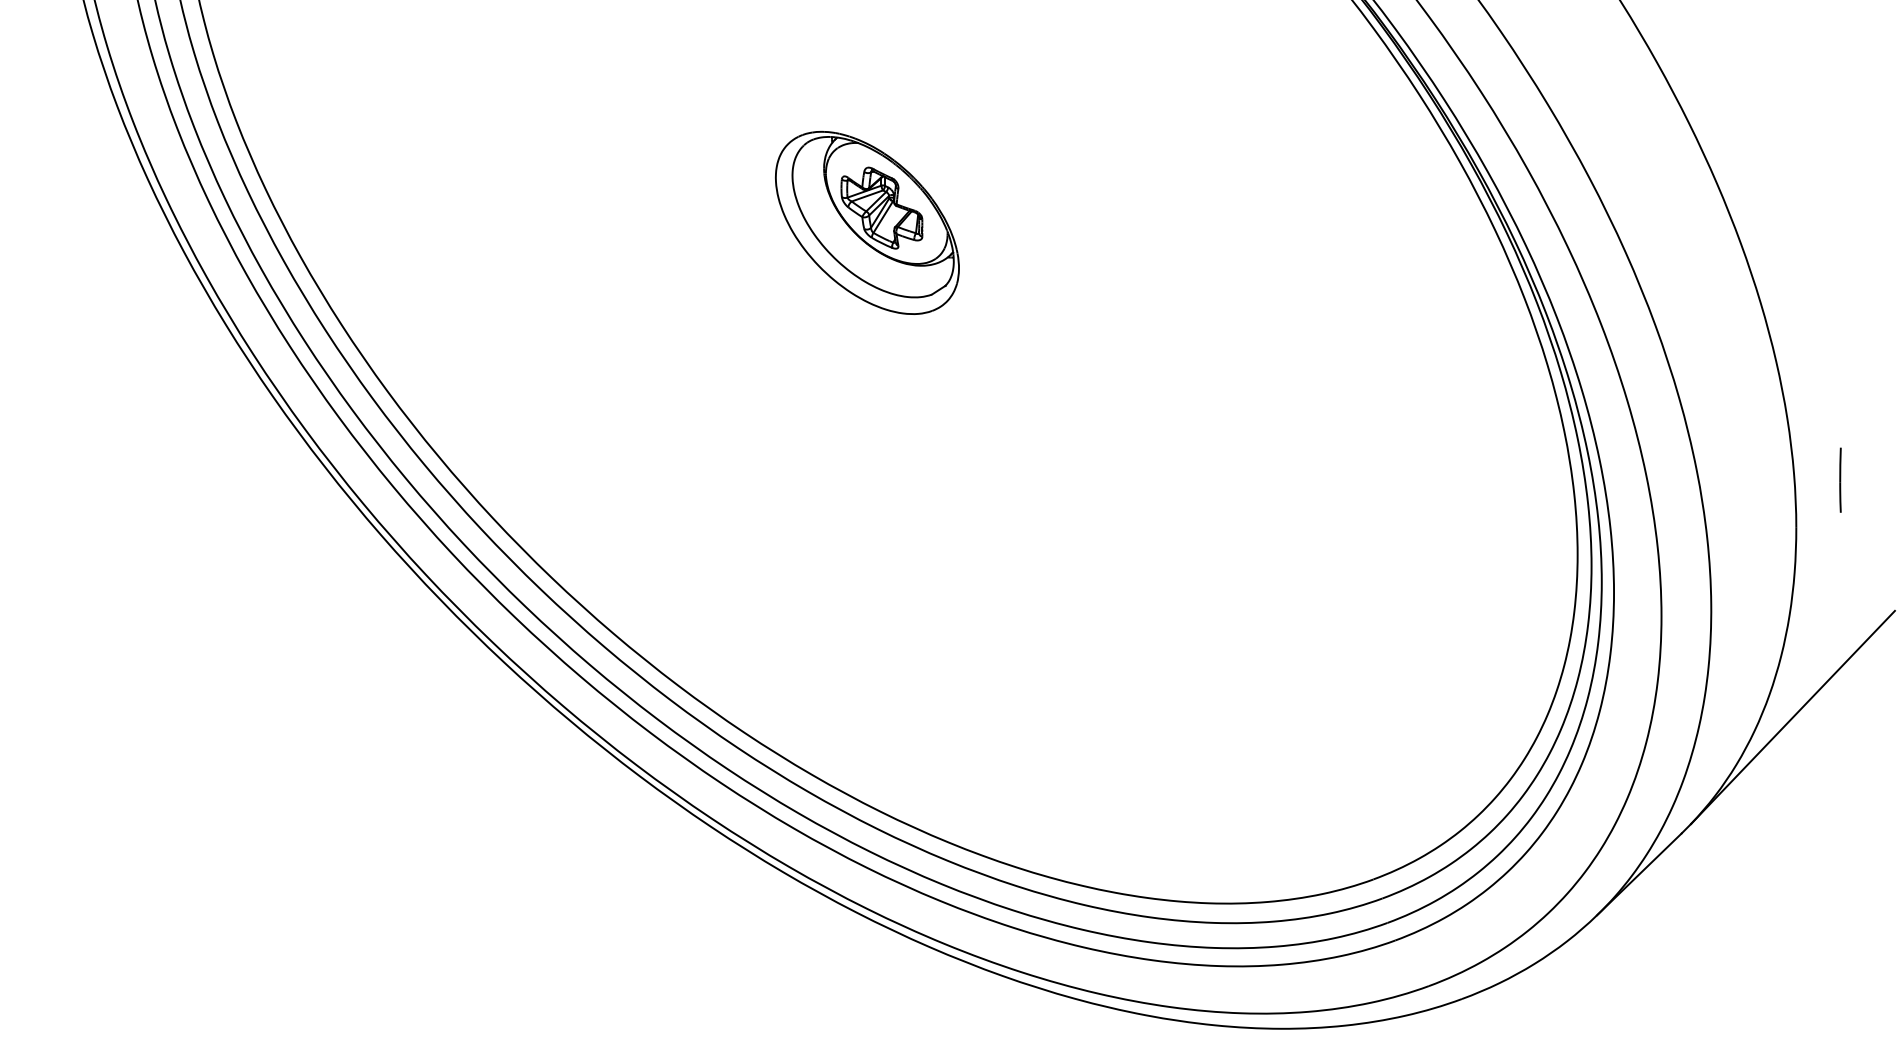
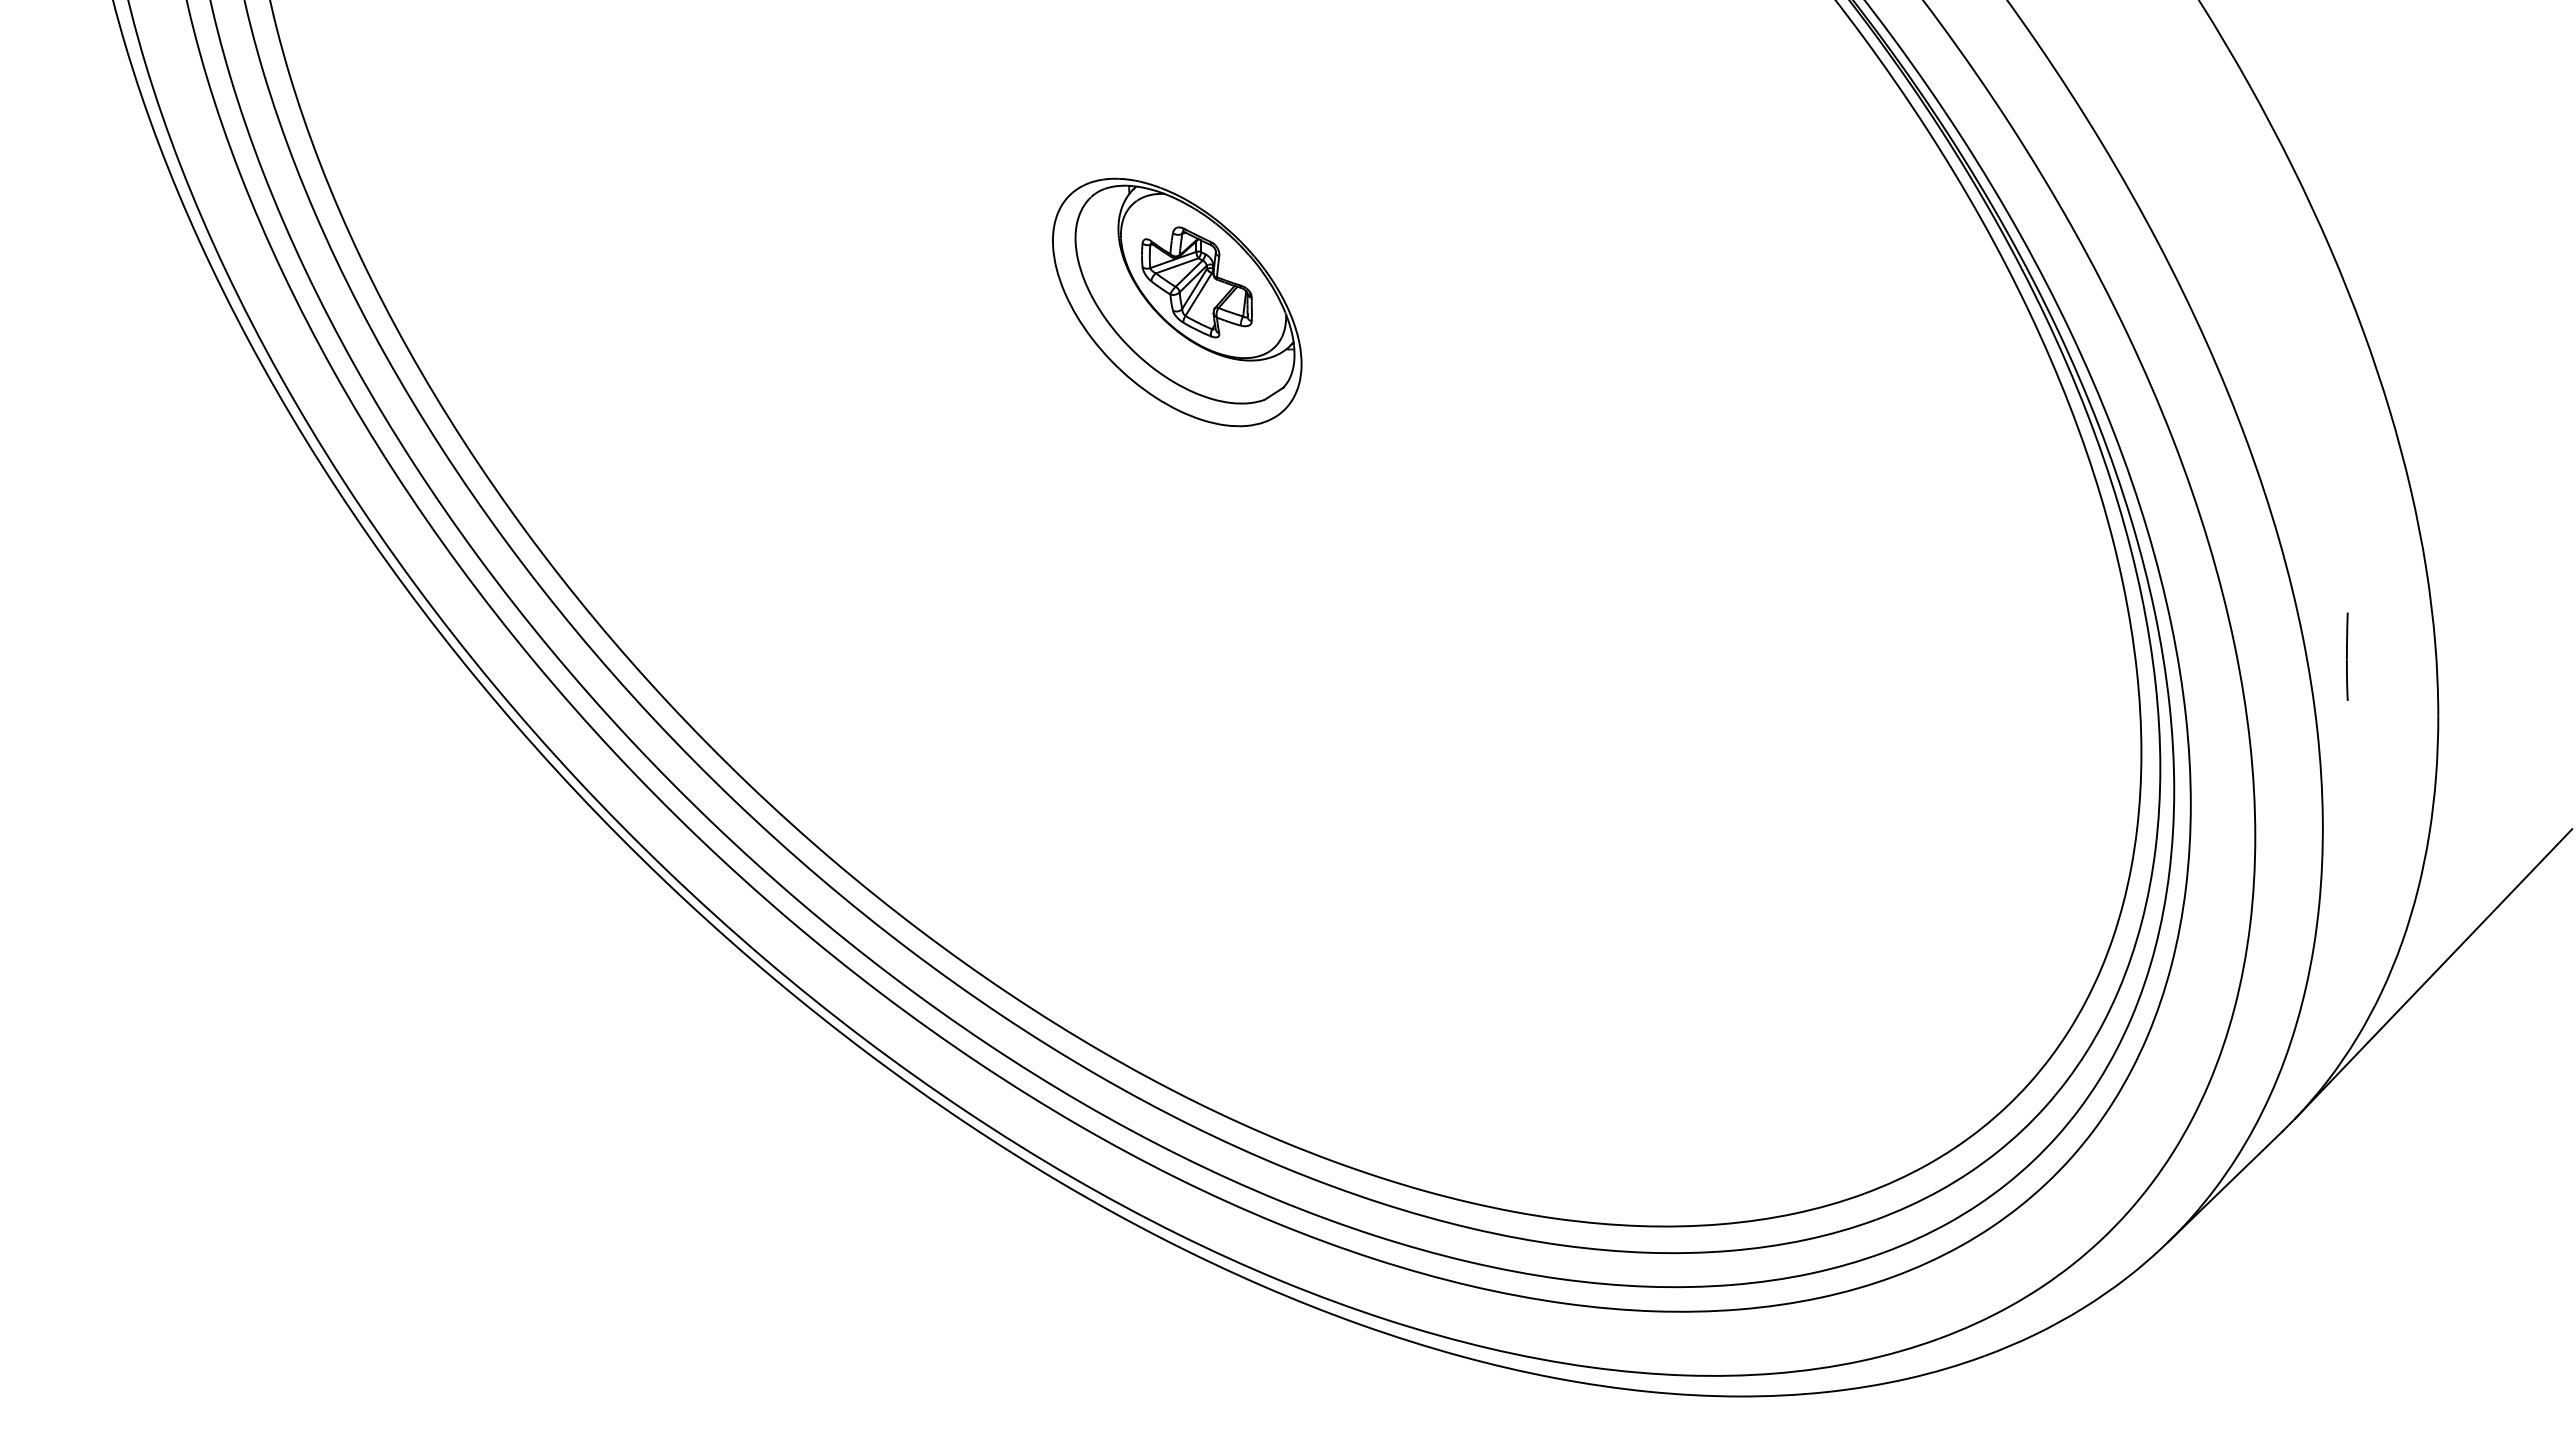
line: (1840, 480) -> (2347, 656), moved

